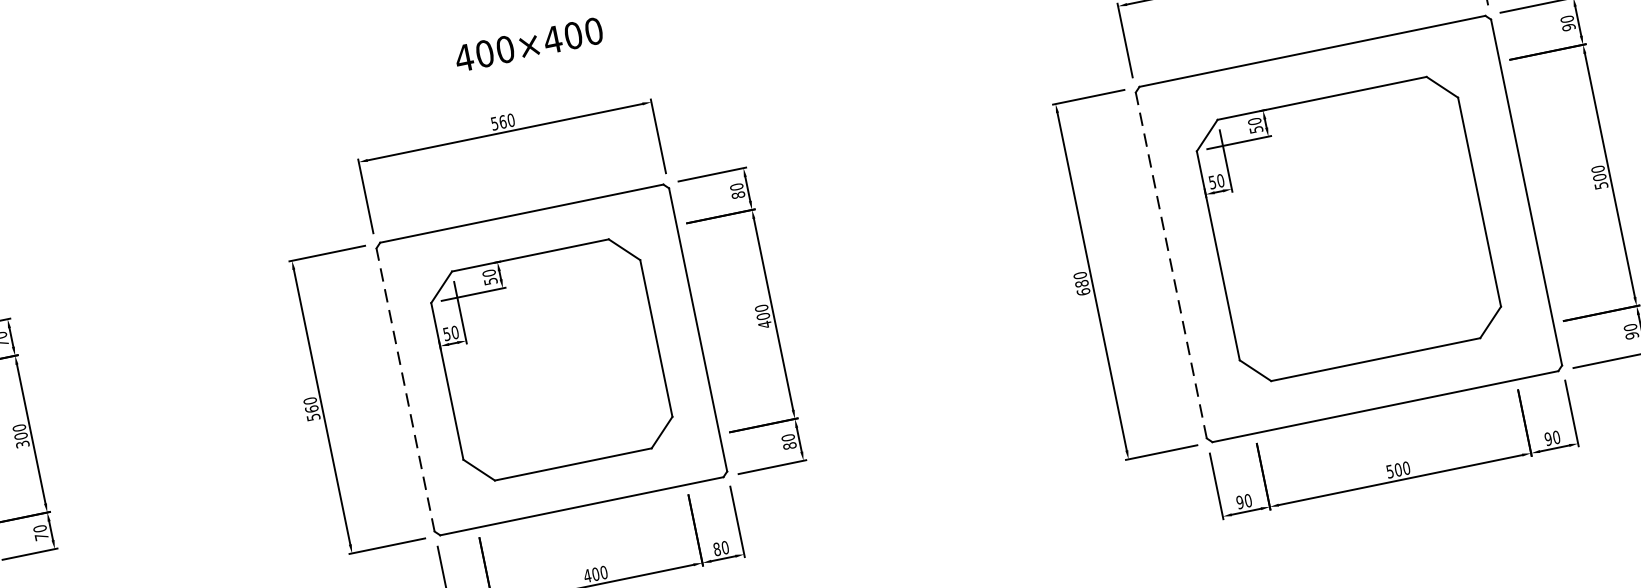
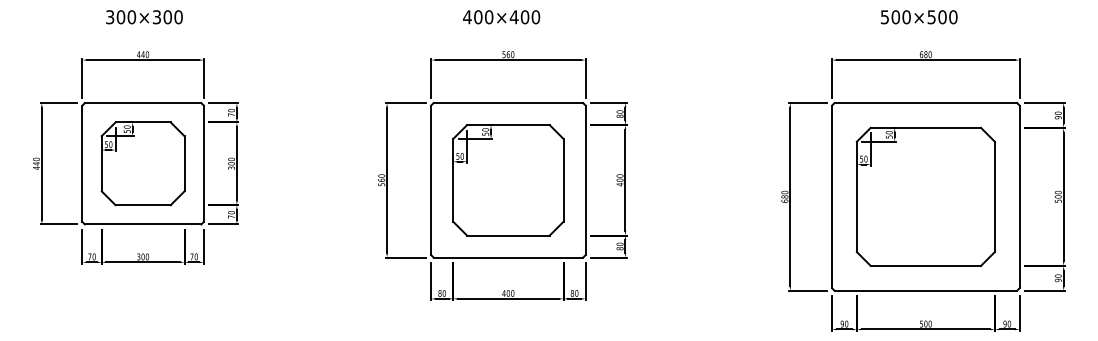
text: (528, 45) -> (501, 17), moved
line: (1171, 264) -> (832, 196), dashed -> solid
line: (406, 390) -> (431, 180), dashed -> solid

